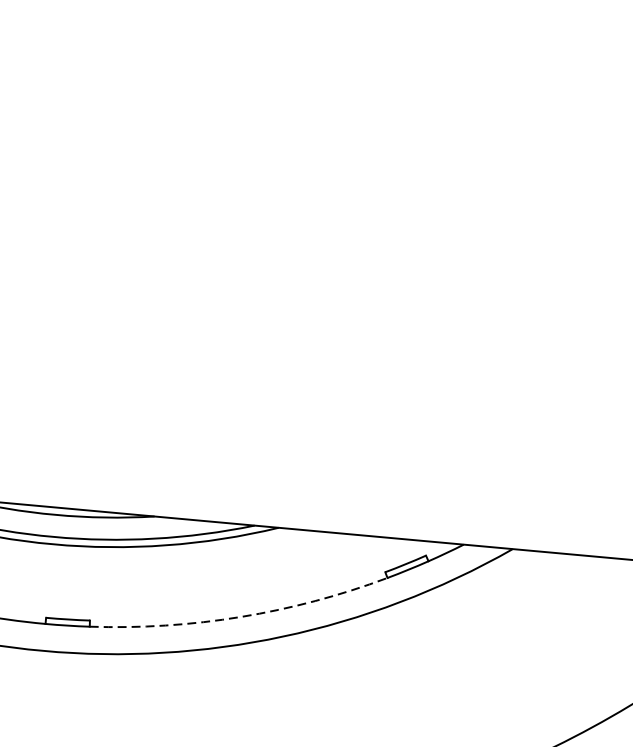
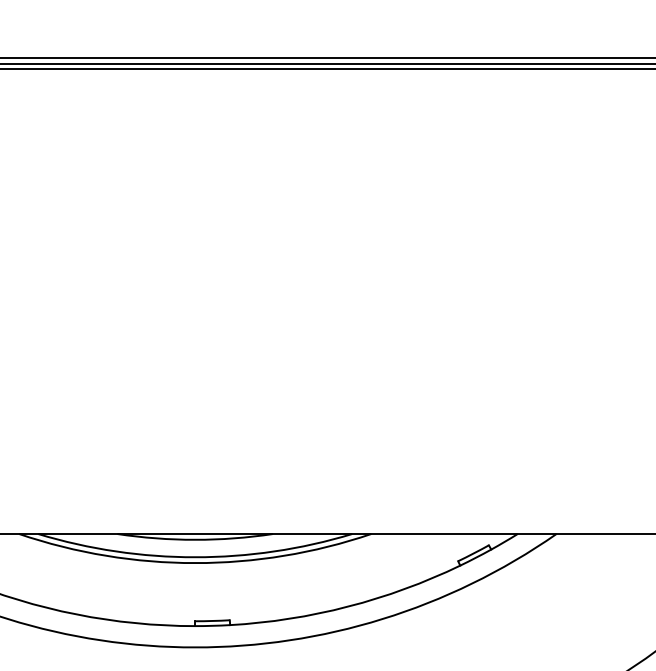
arc: (241, 616) -> (348, 606), dashed -> solid

